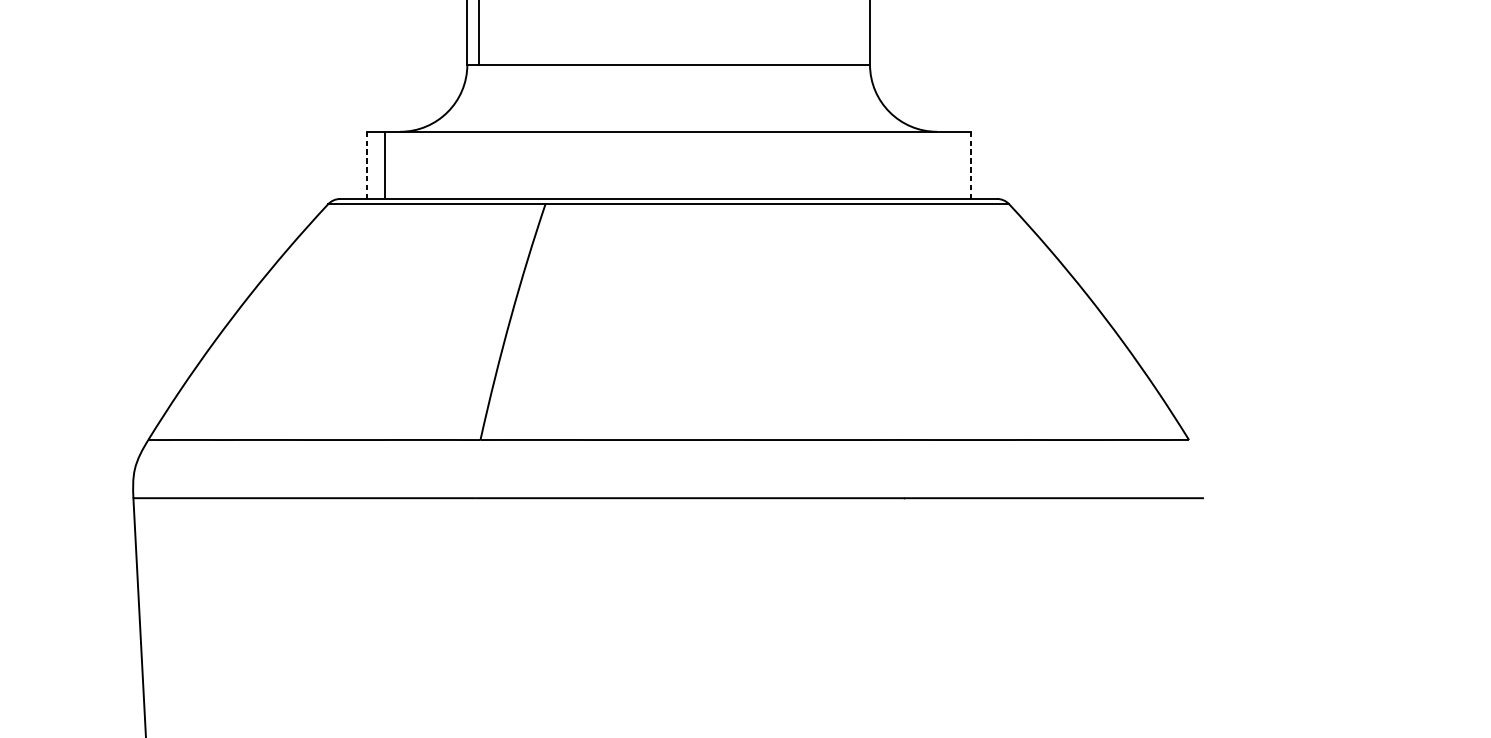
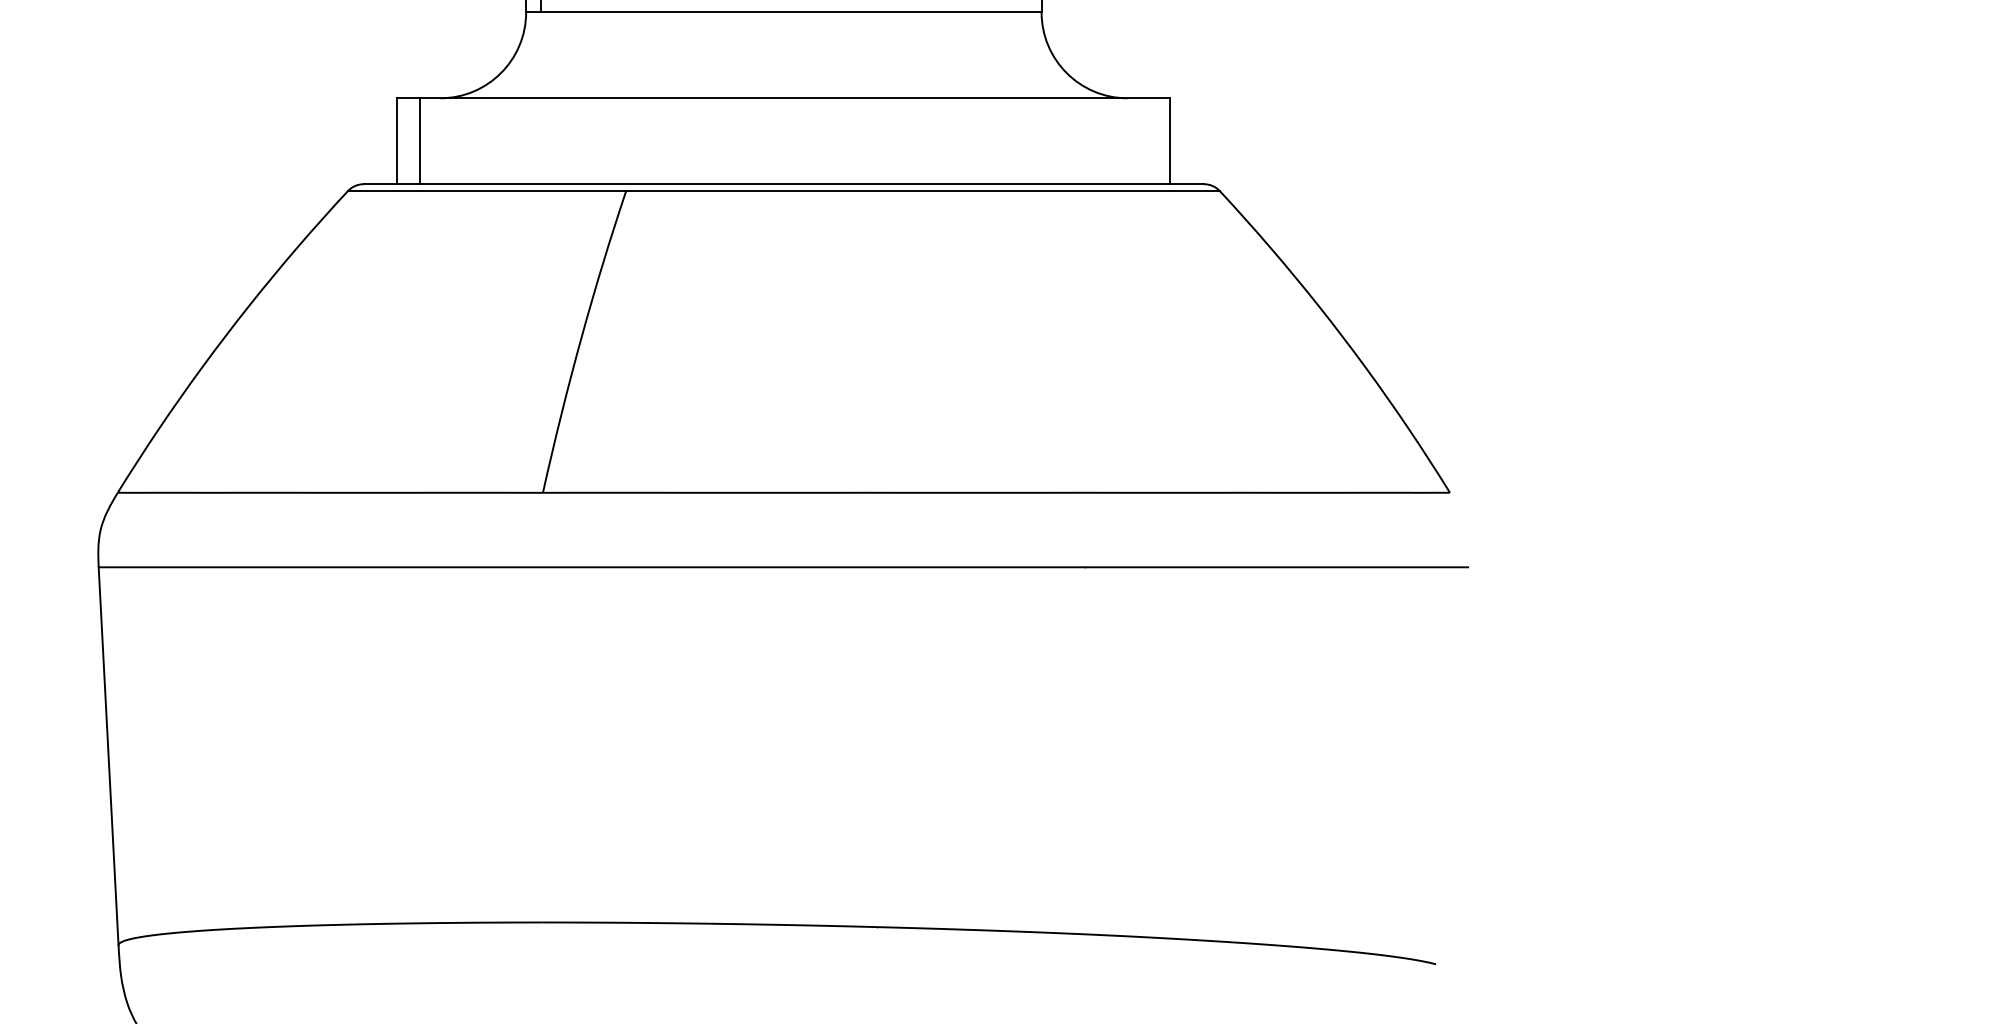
line: (366, 165) -> (397, 141), dashed -> solid
line: (970, 165) -> (1170, 141), dashed -> solid

